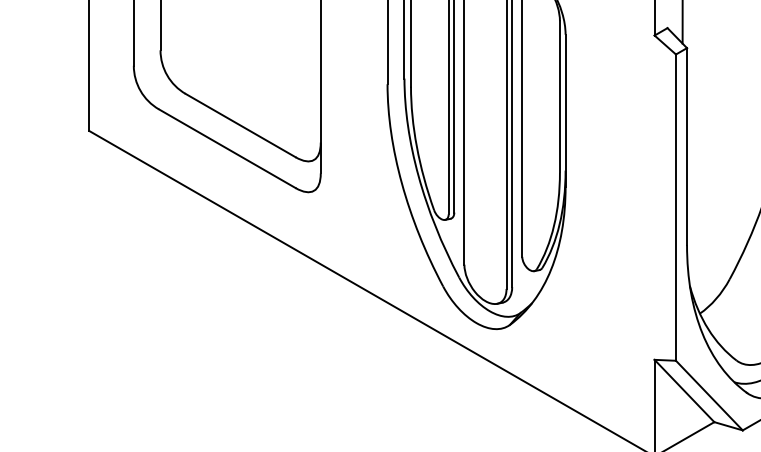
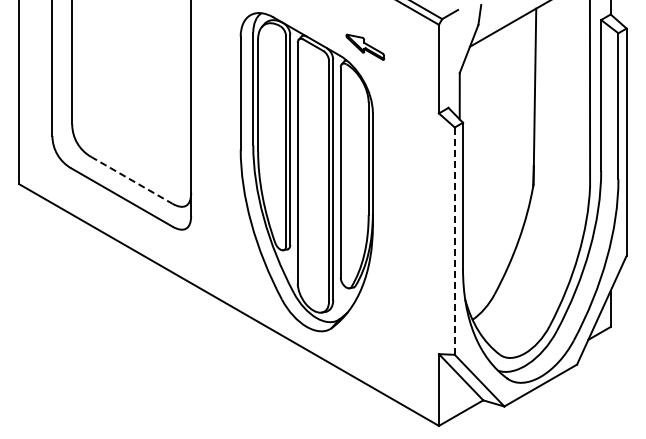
line: (241, 125) -> (132, 180), solid -> dashed
line: (675, 208) -> (454, 241), solid -> dashed

